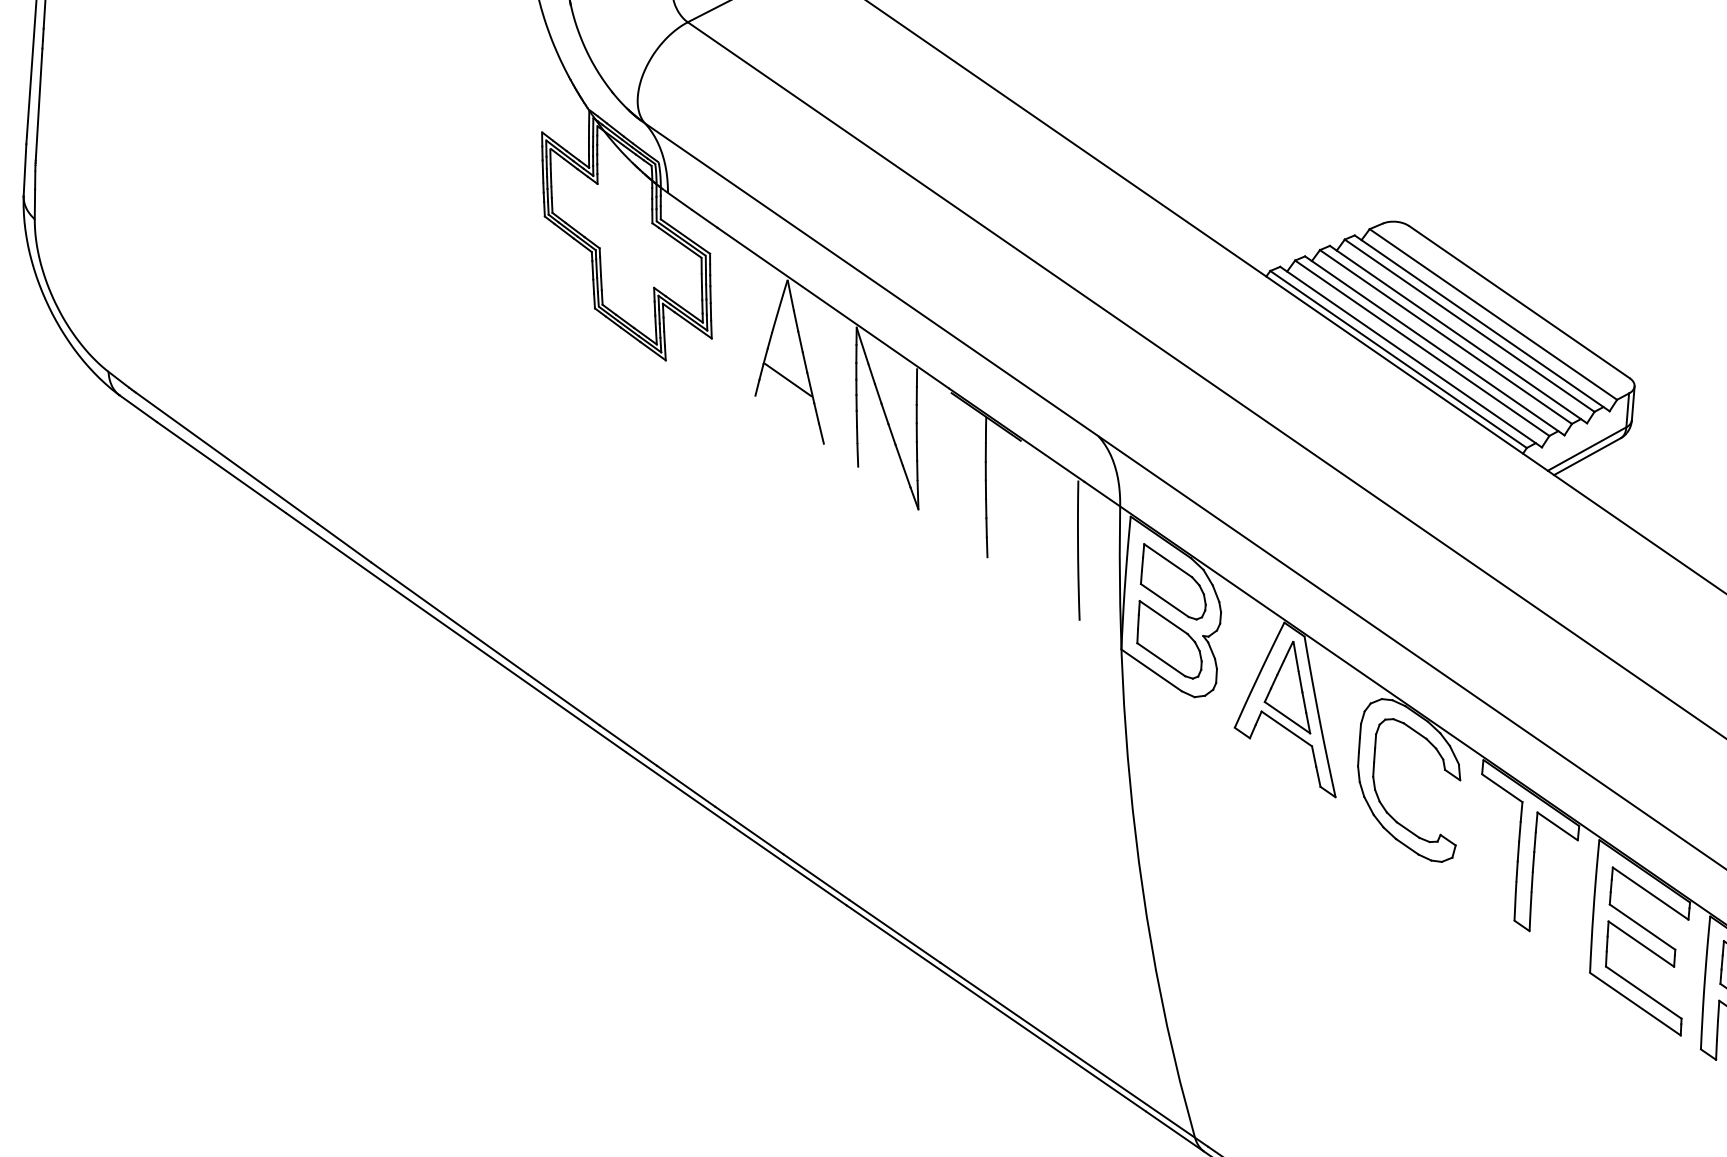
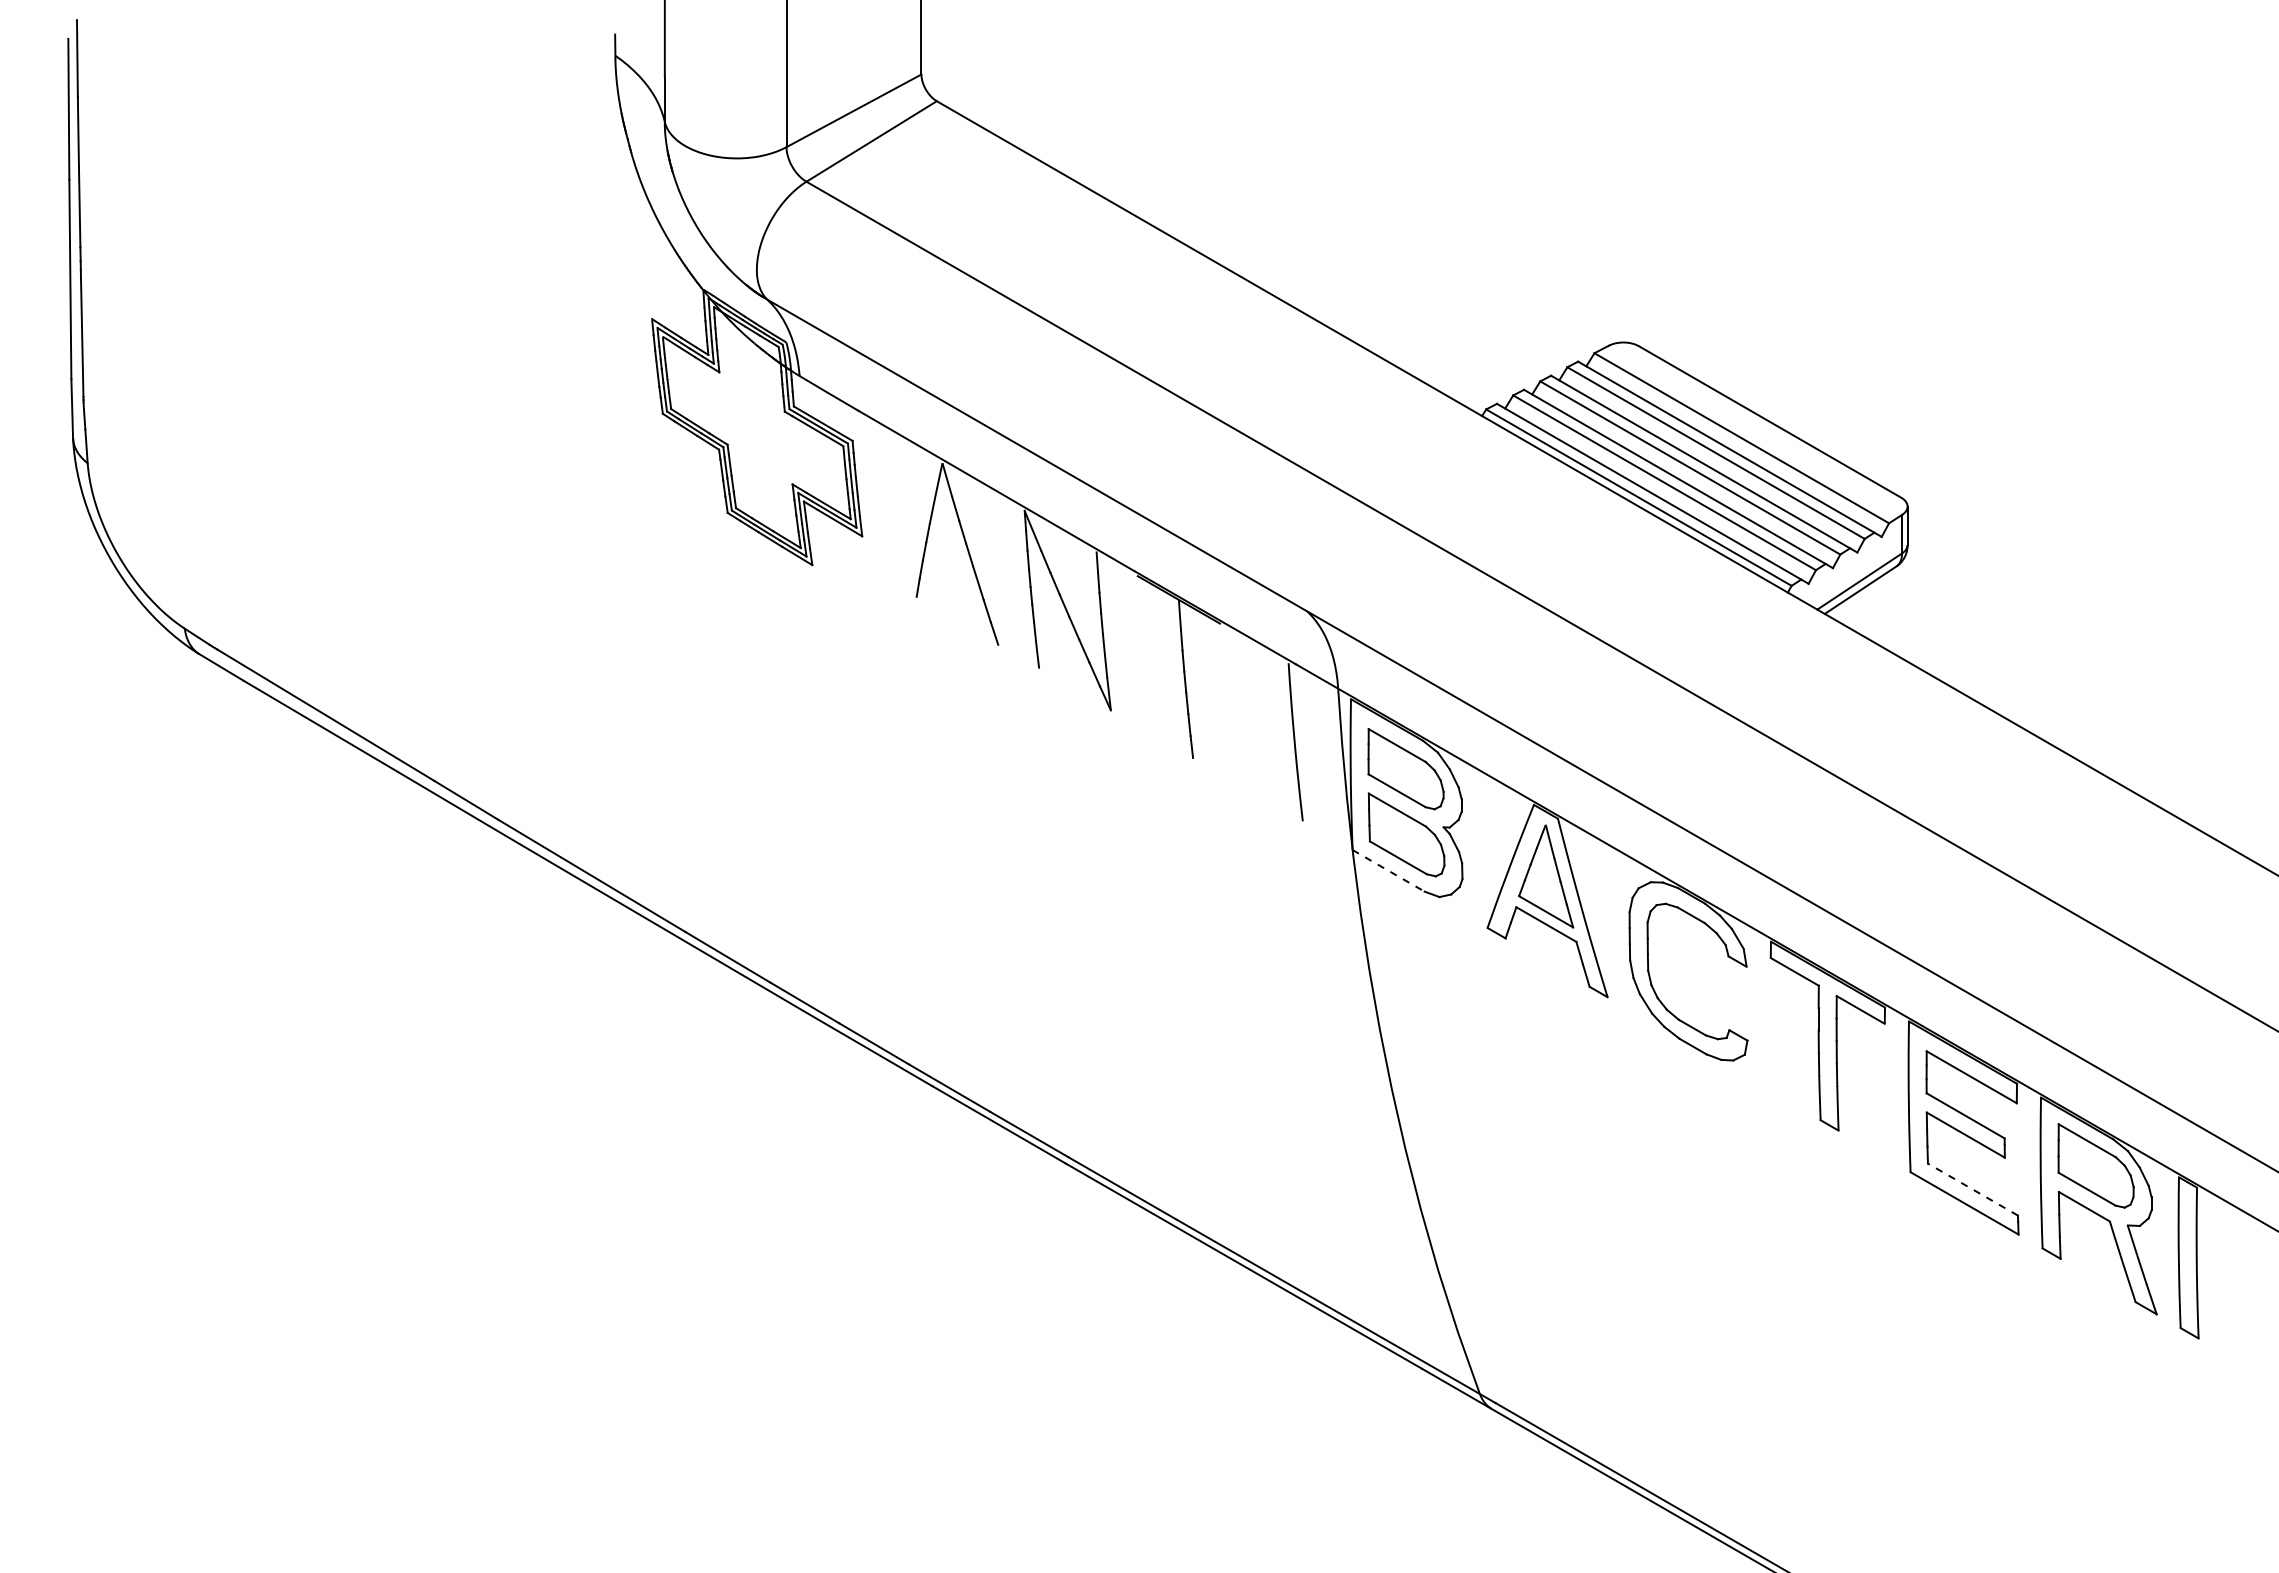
line: (788, 380) -> (952, 576), removed
line: (1151, 670) -> (1388, 870), solid -> dashed
line: (1643, 992) -> (1972, 1189), solid -> dashed

